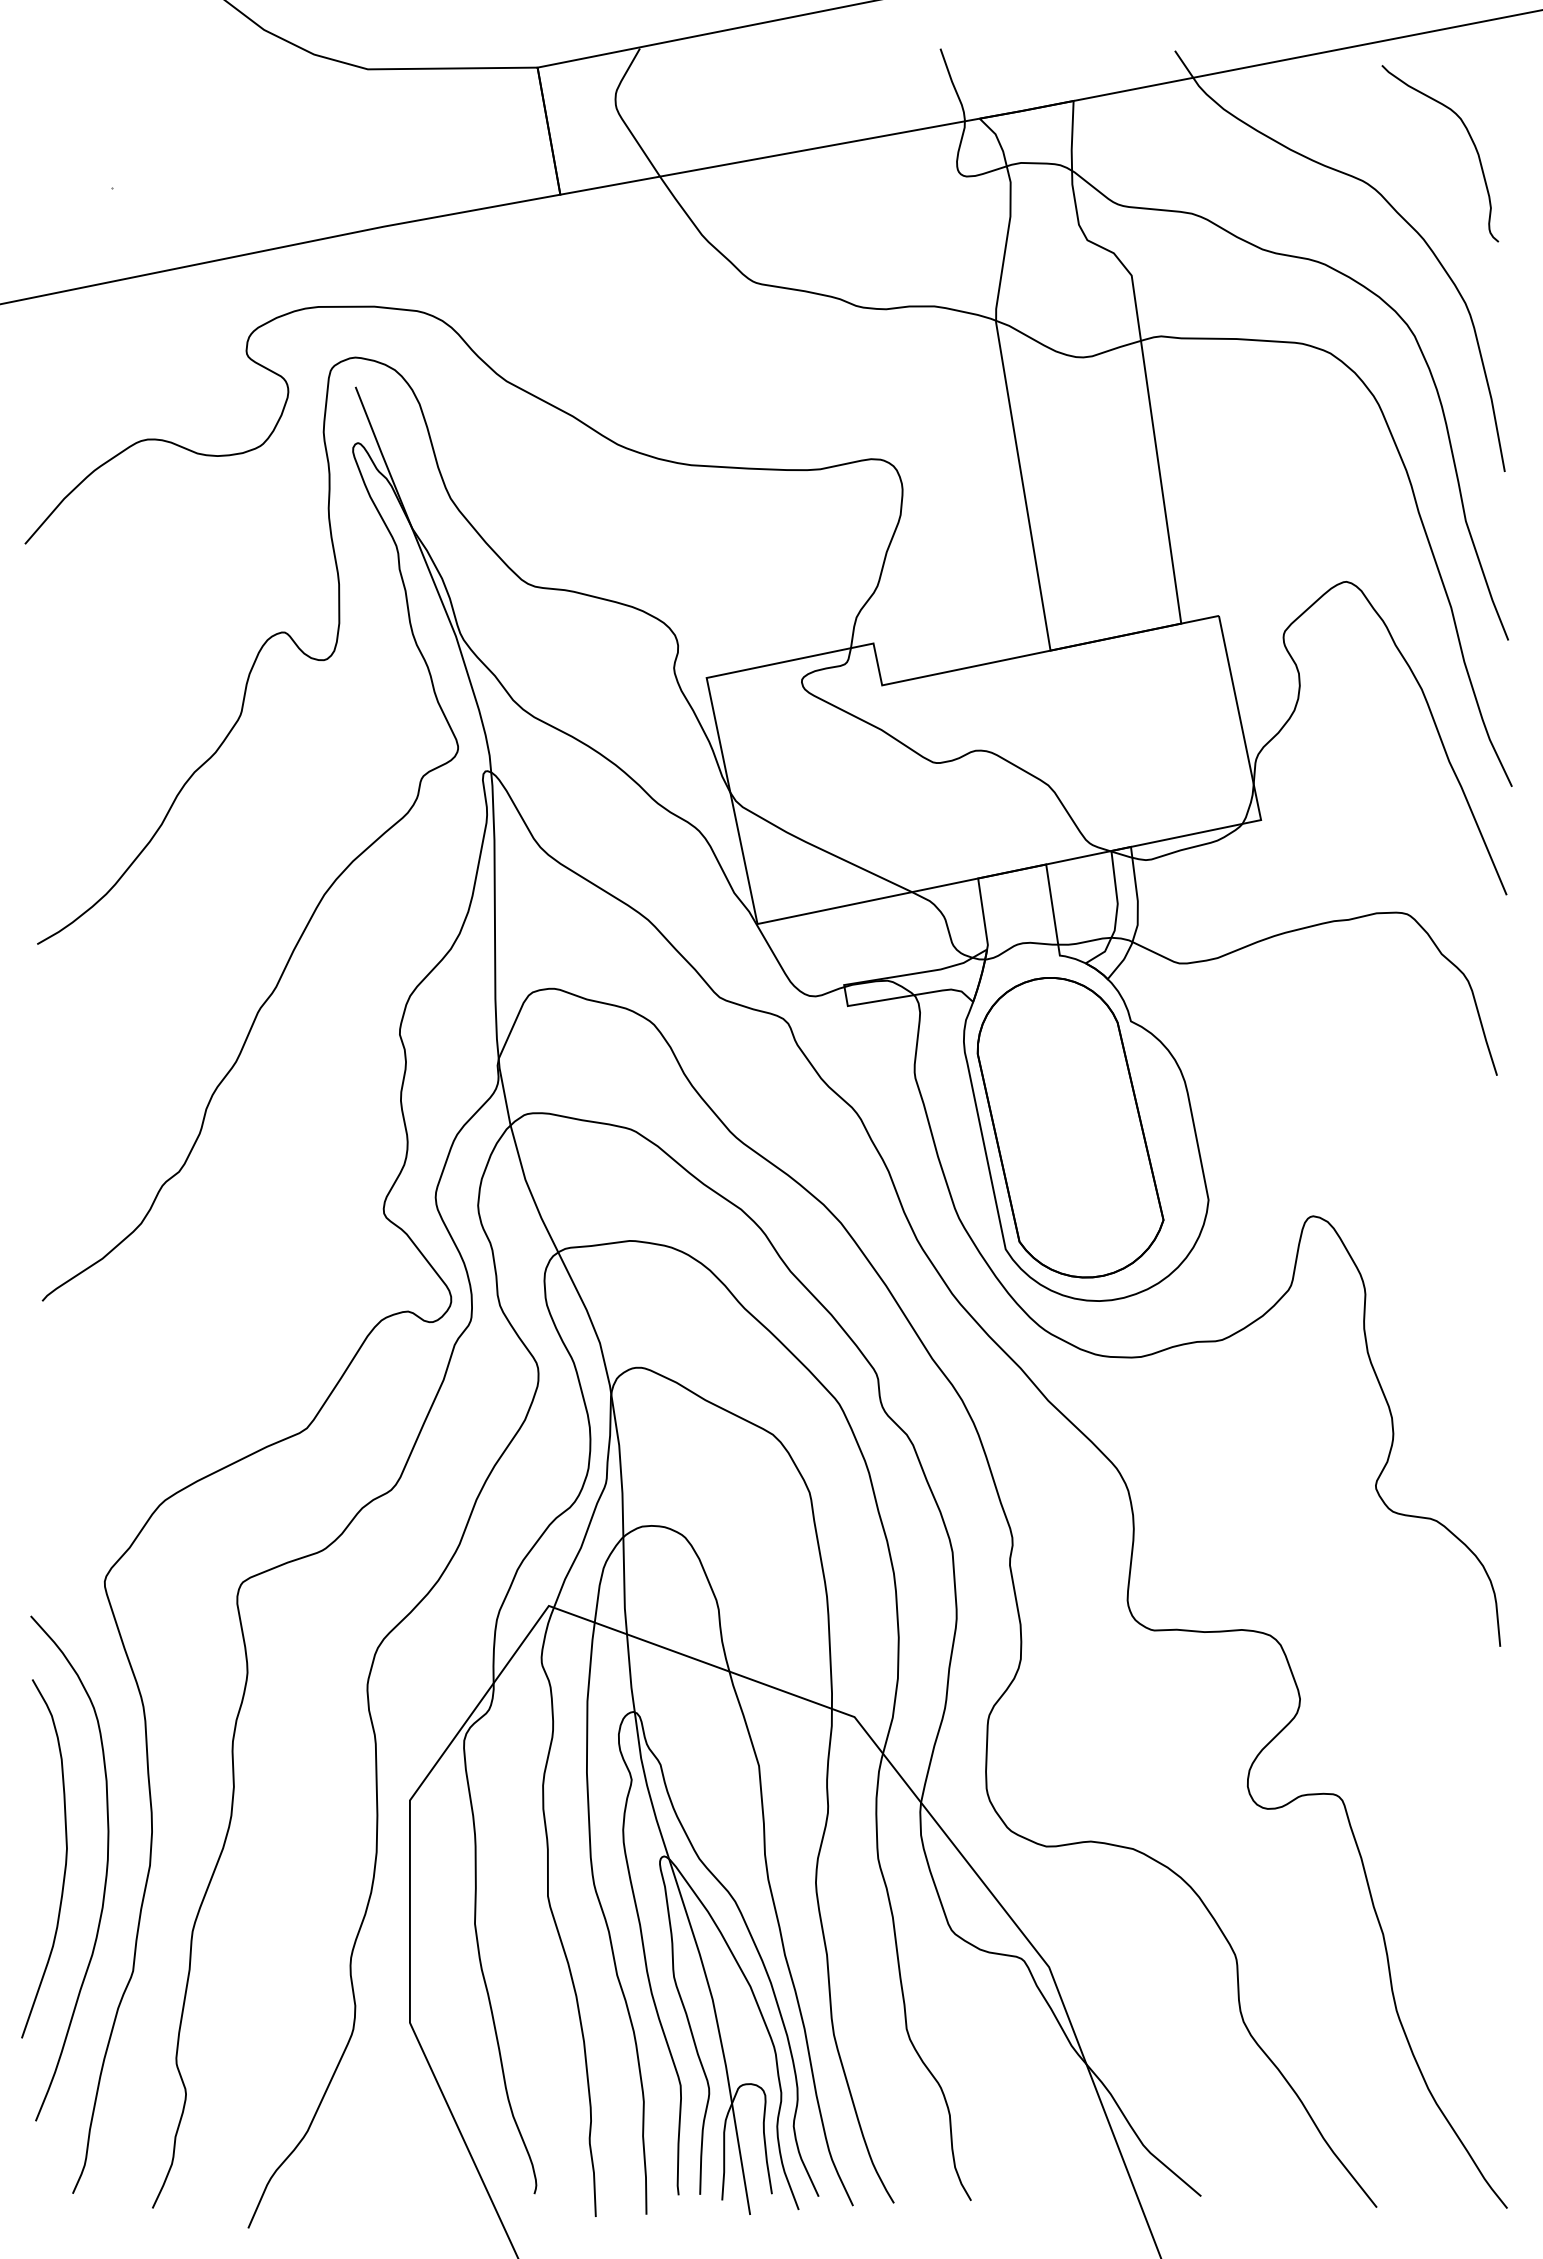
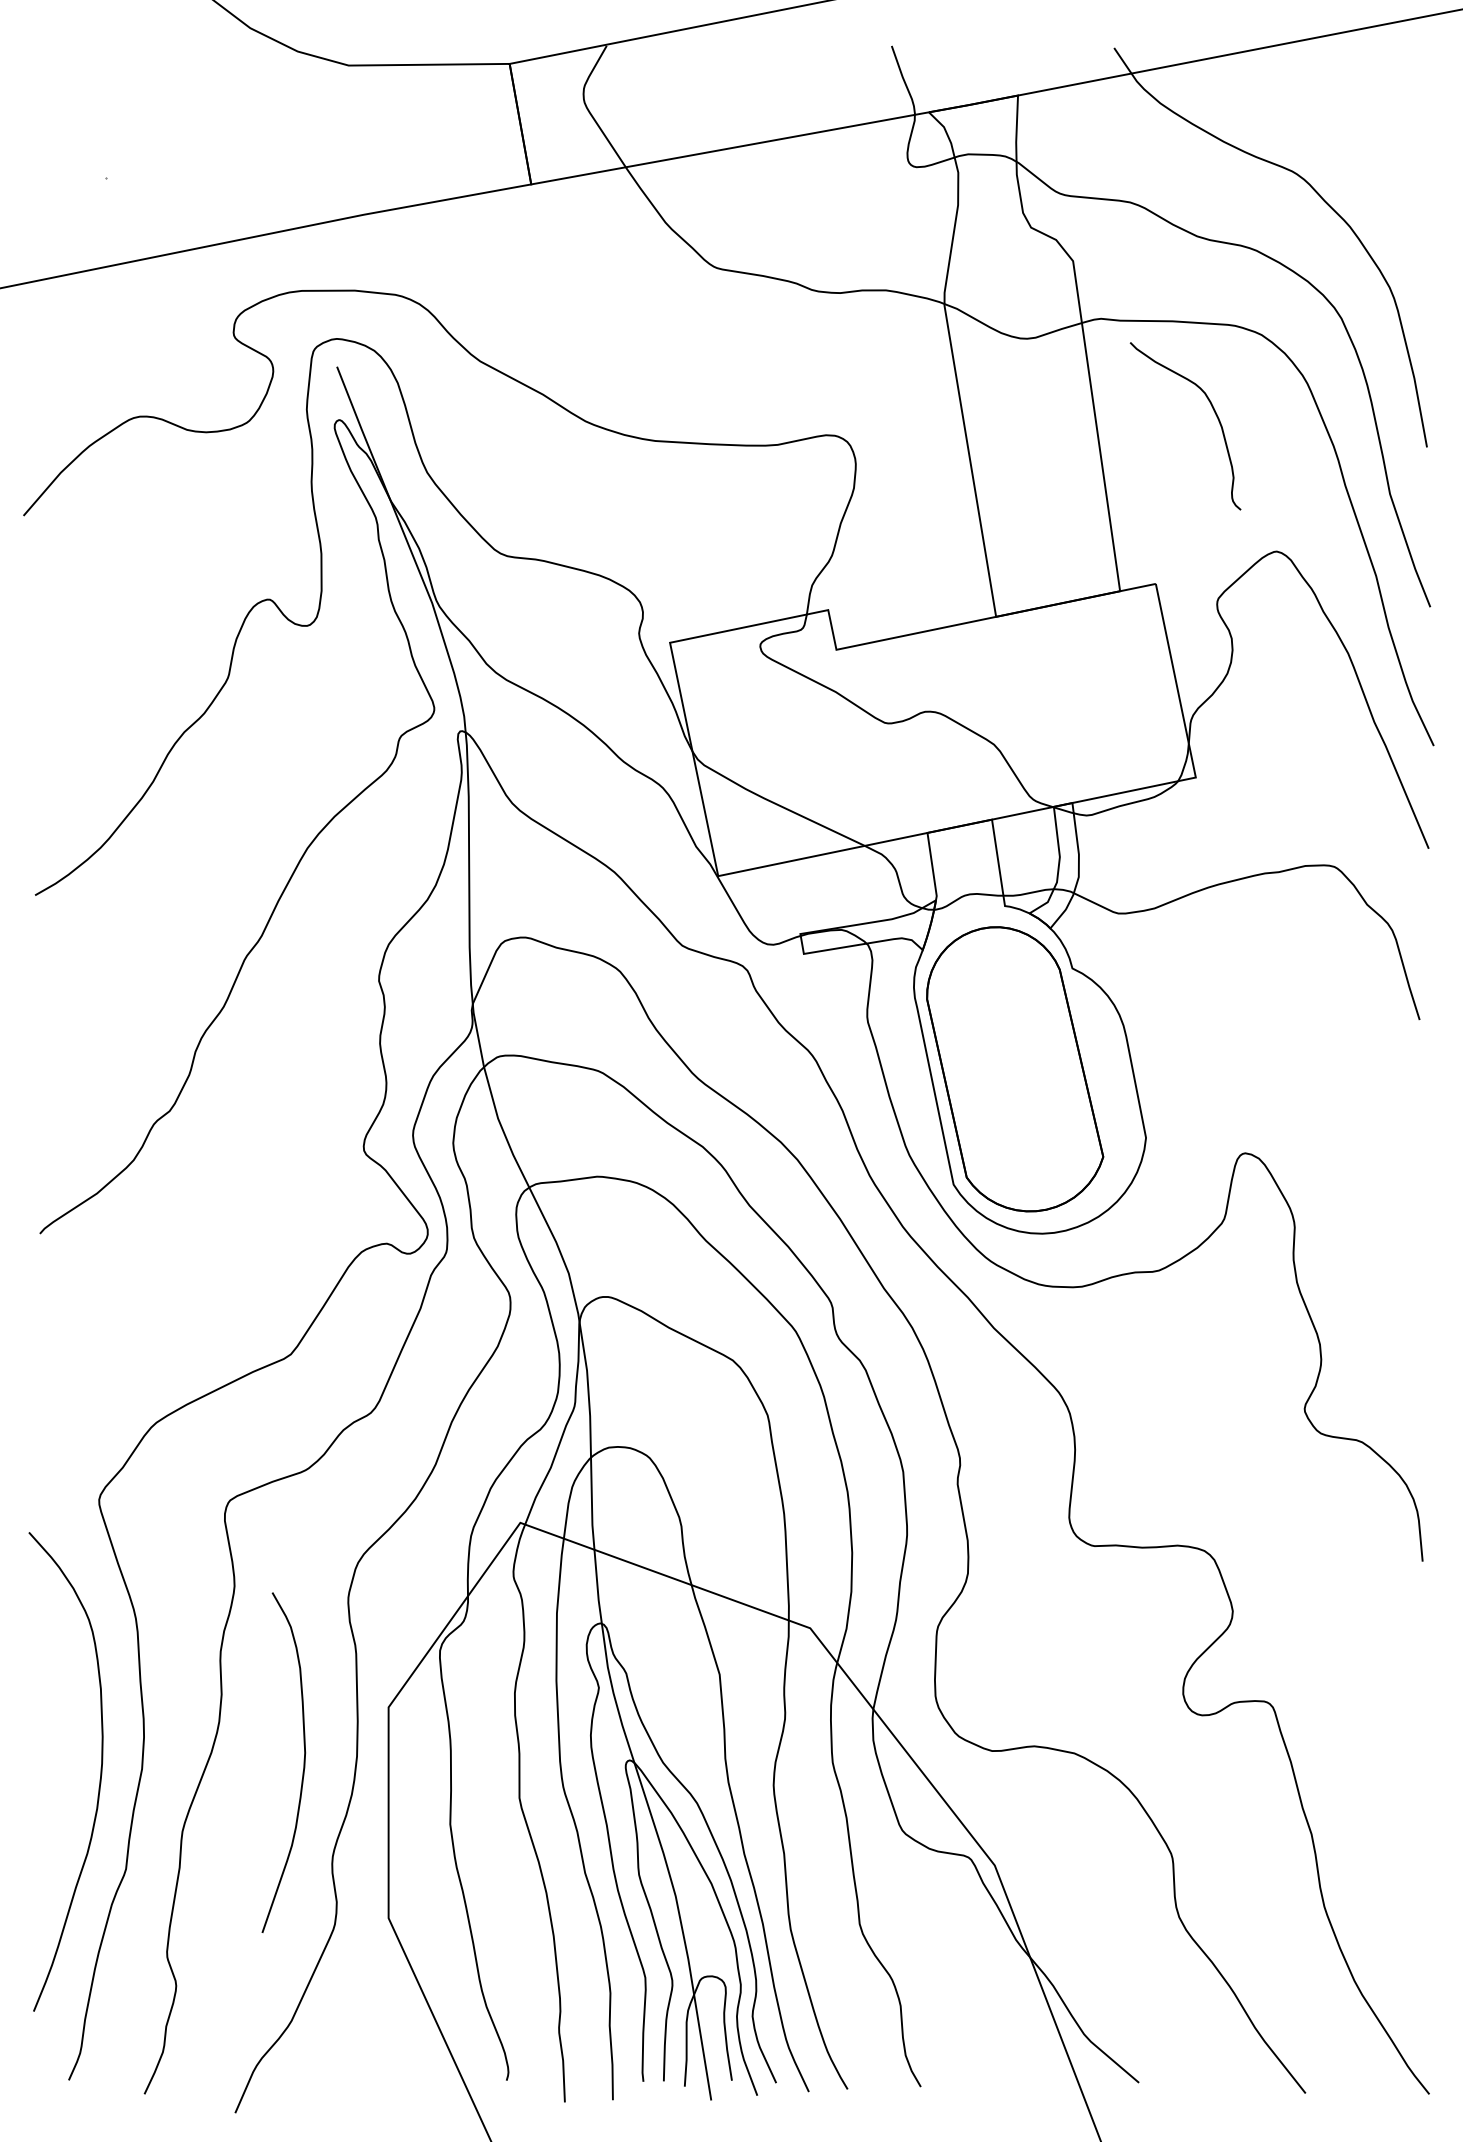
curve: (1470, 139) -> (1214, 412), moved
curve: (65, 1858) -> (303, 1762), moved

